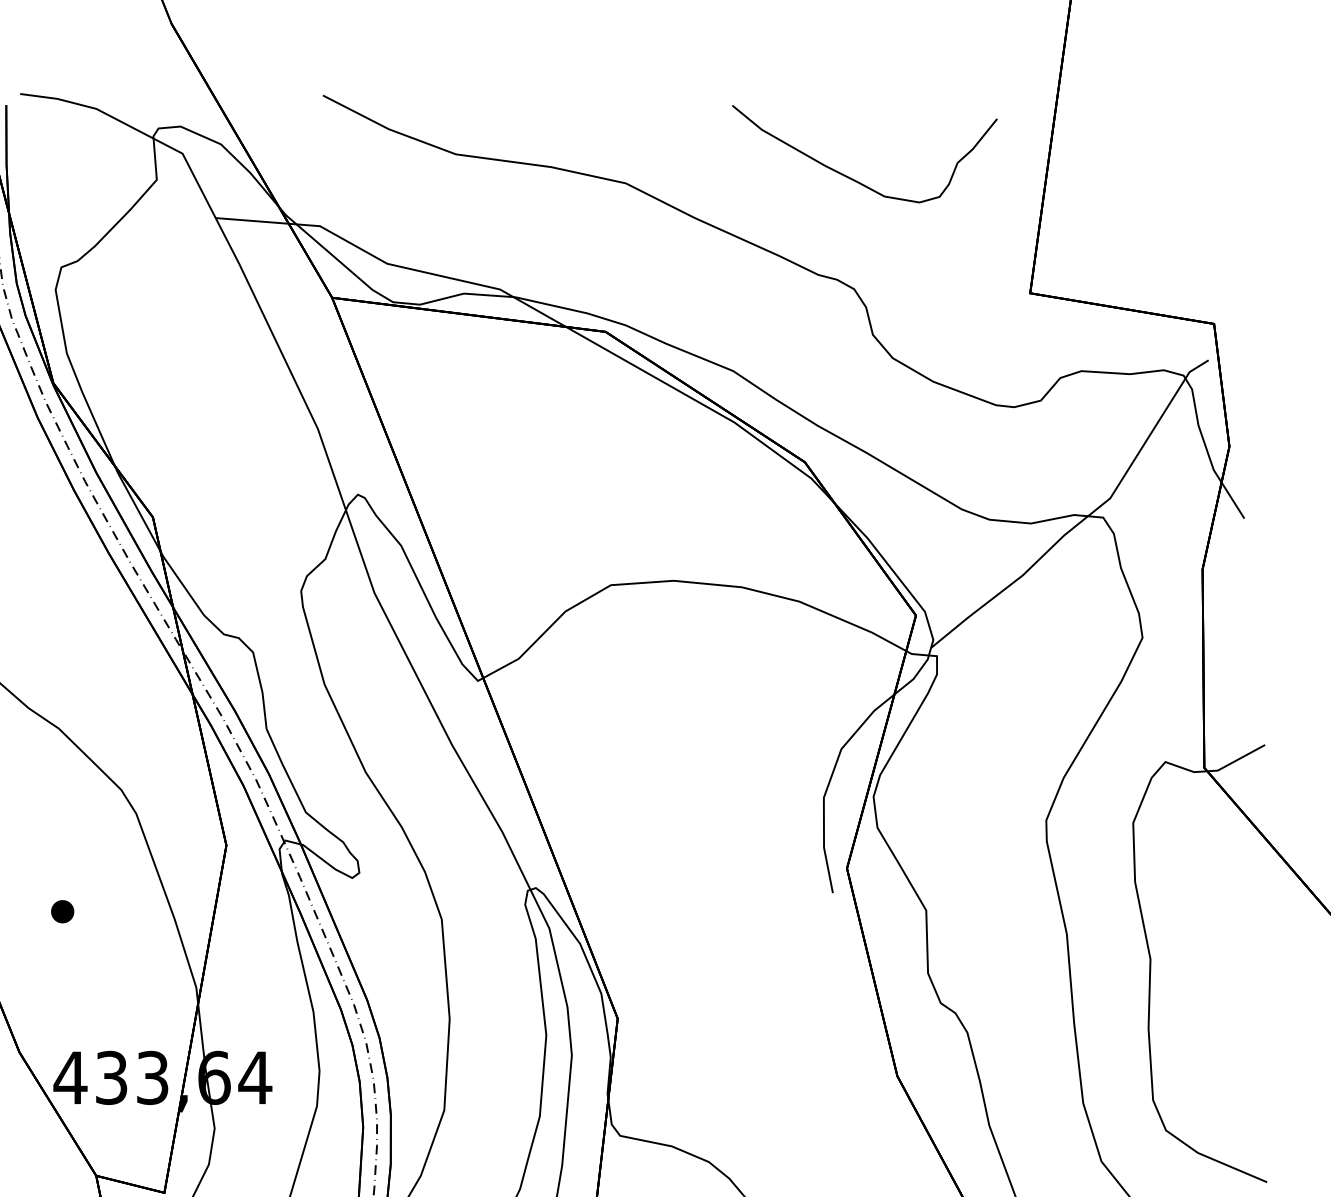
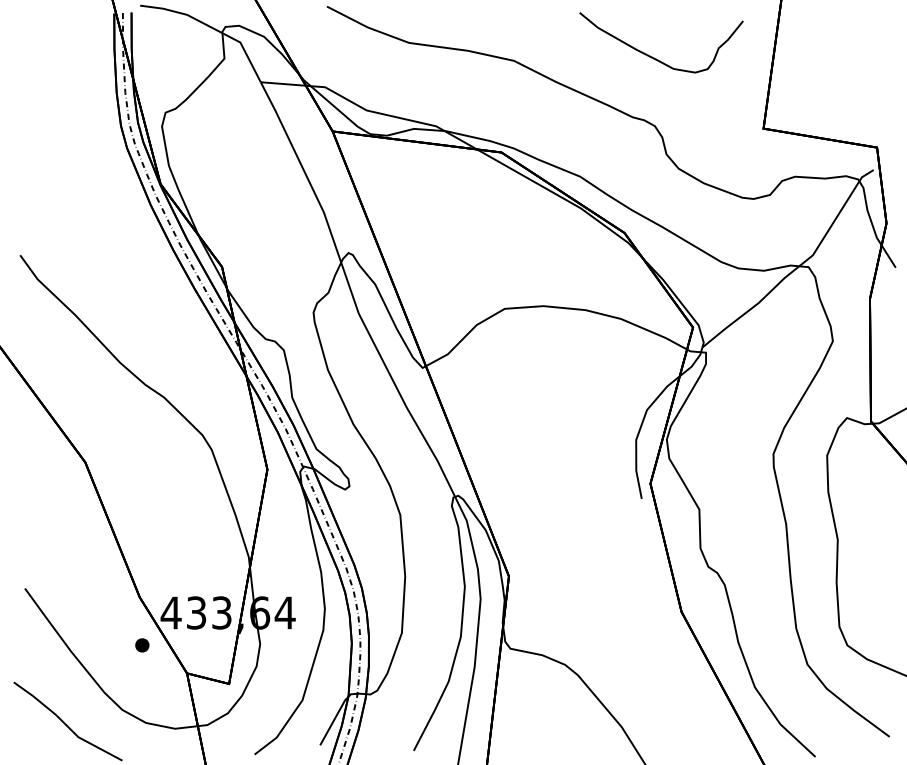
part: (62, 911) -> (142, 645), moved

